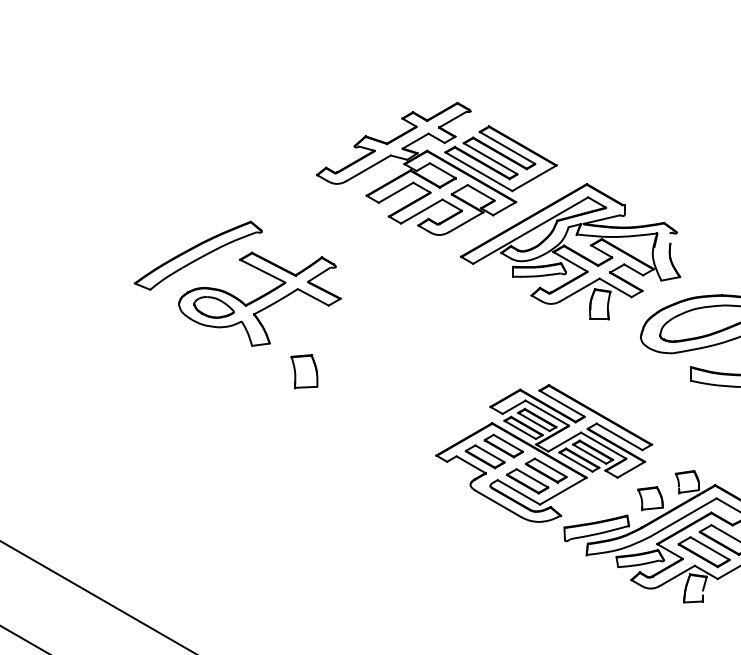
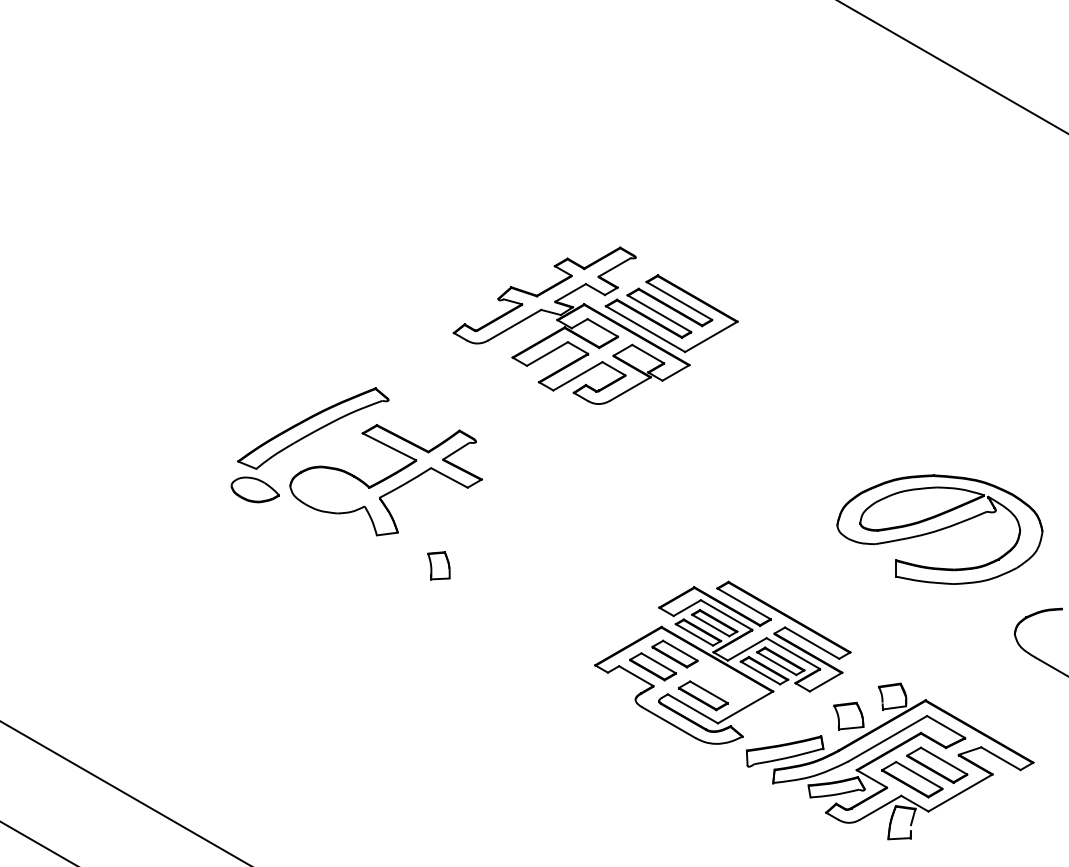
part: (570, 251) -> (753, 423), removed
part: (213, 307) -> (254, 489), moved
part: (304, 371) -> (438, 565), size x0.7
part: (546, 470) -> (725, 682), removed

